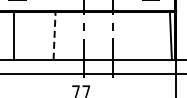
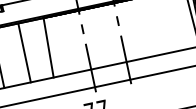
line: (35, 35) -> (25, 52), added
line: (54, 35) -> (48, 47), dashed -> solid

